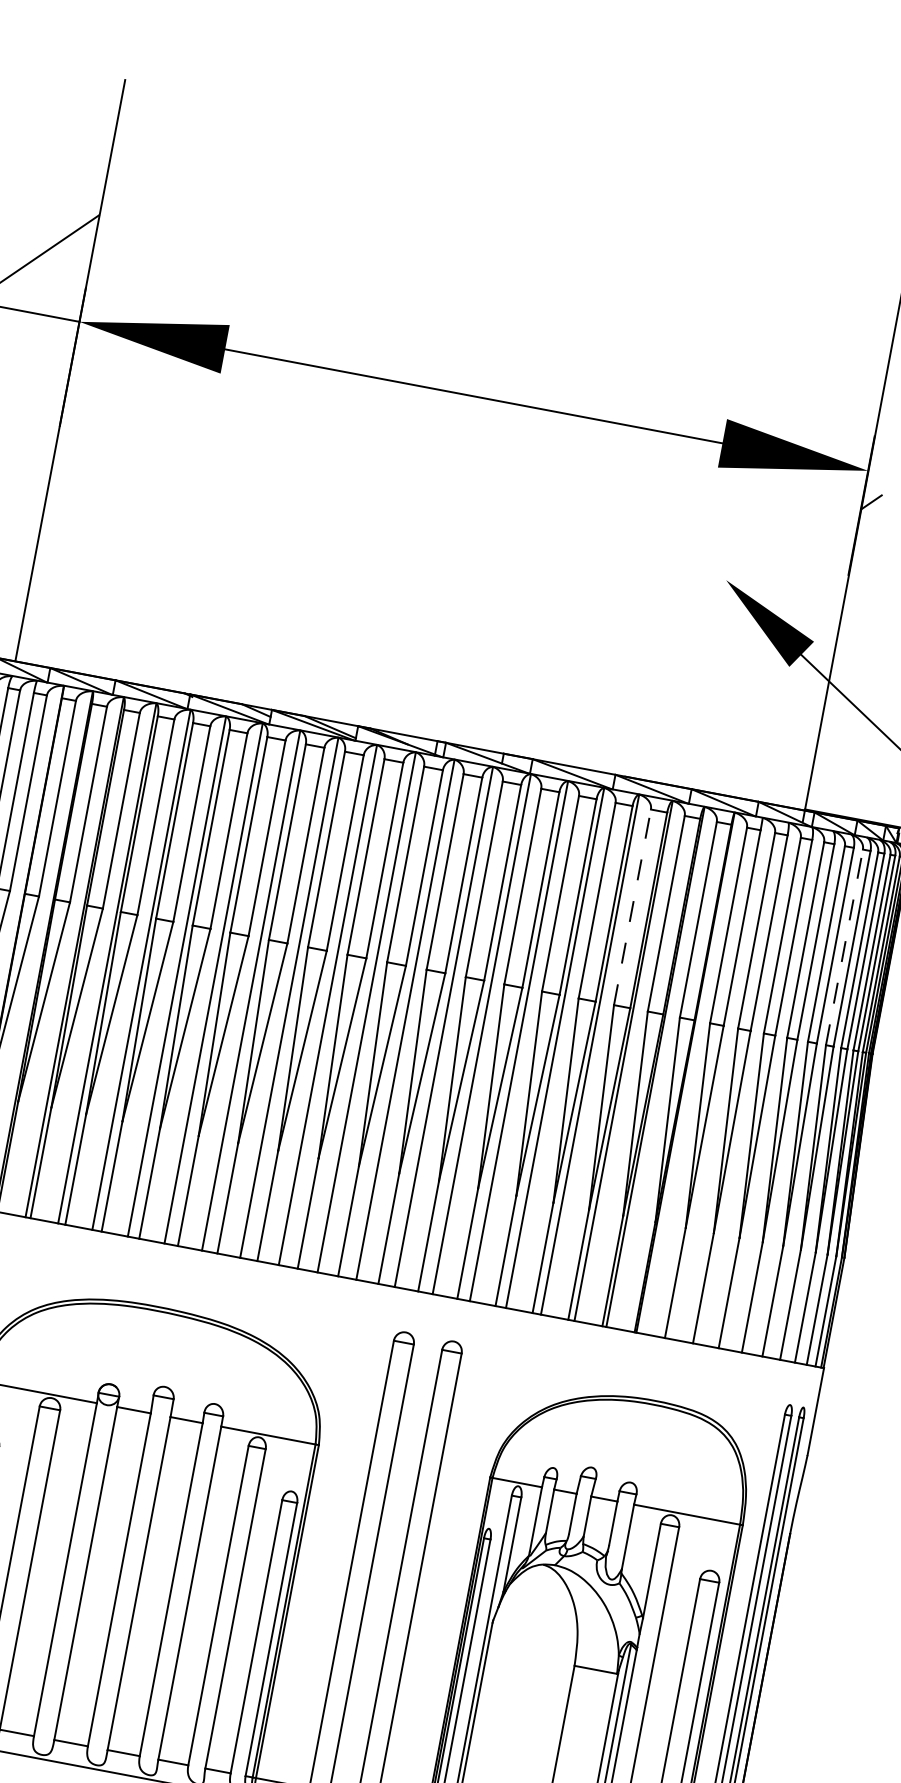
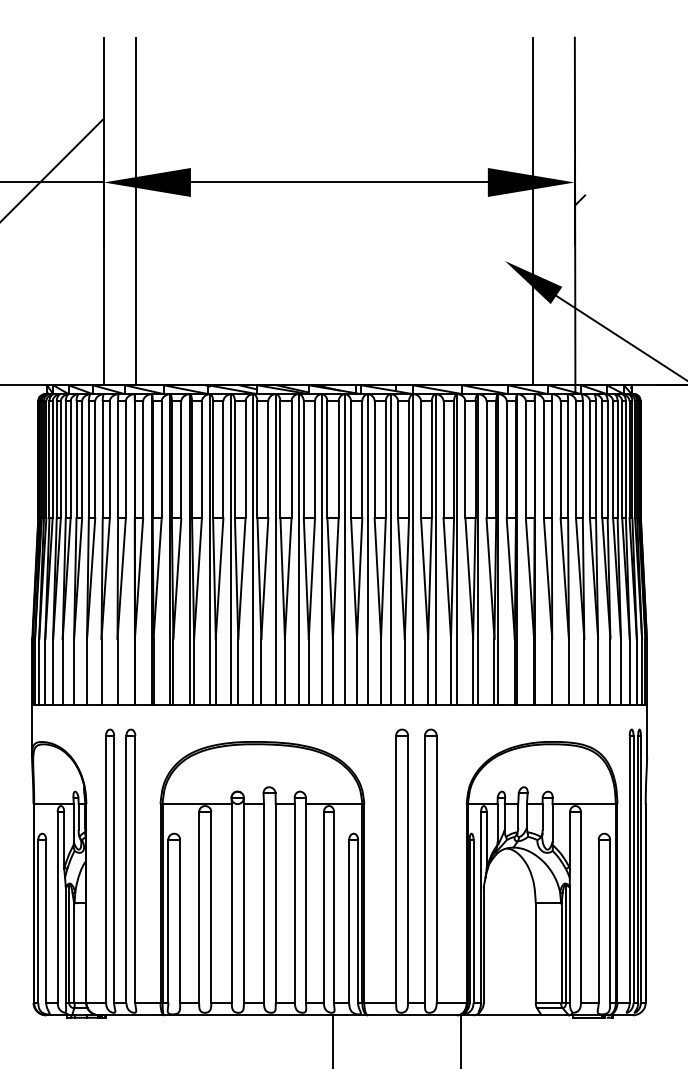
line: (123, 378) -> (135, 210), added
line: (790, 504) -> (533, 210), added
line: (632, 906) -> (486, 459), dashed -> solid
line: (845, 946) -> (613, 459), dashed -> solid

